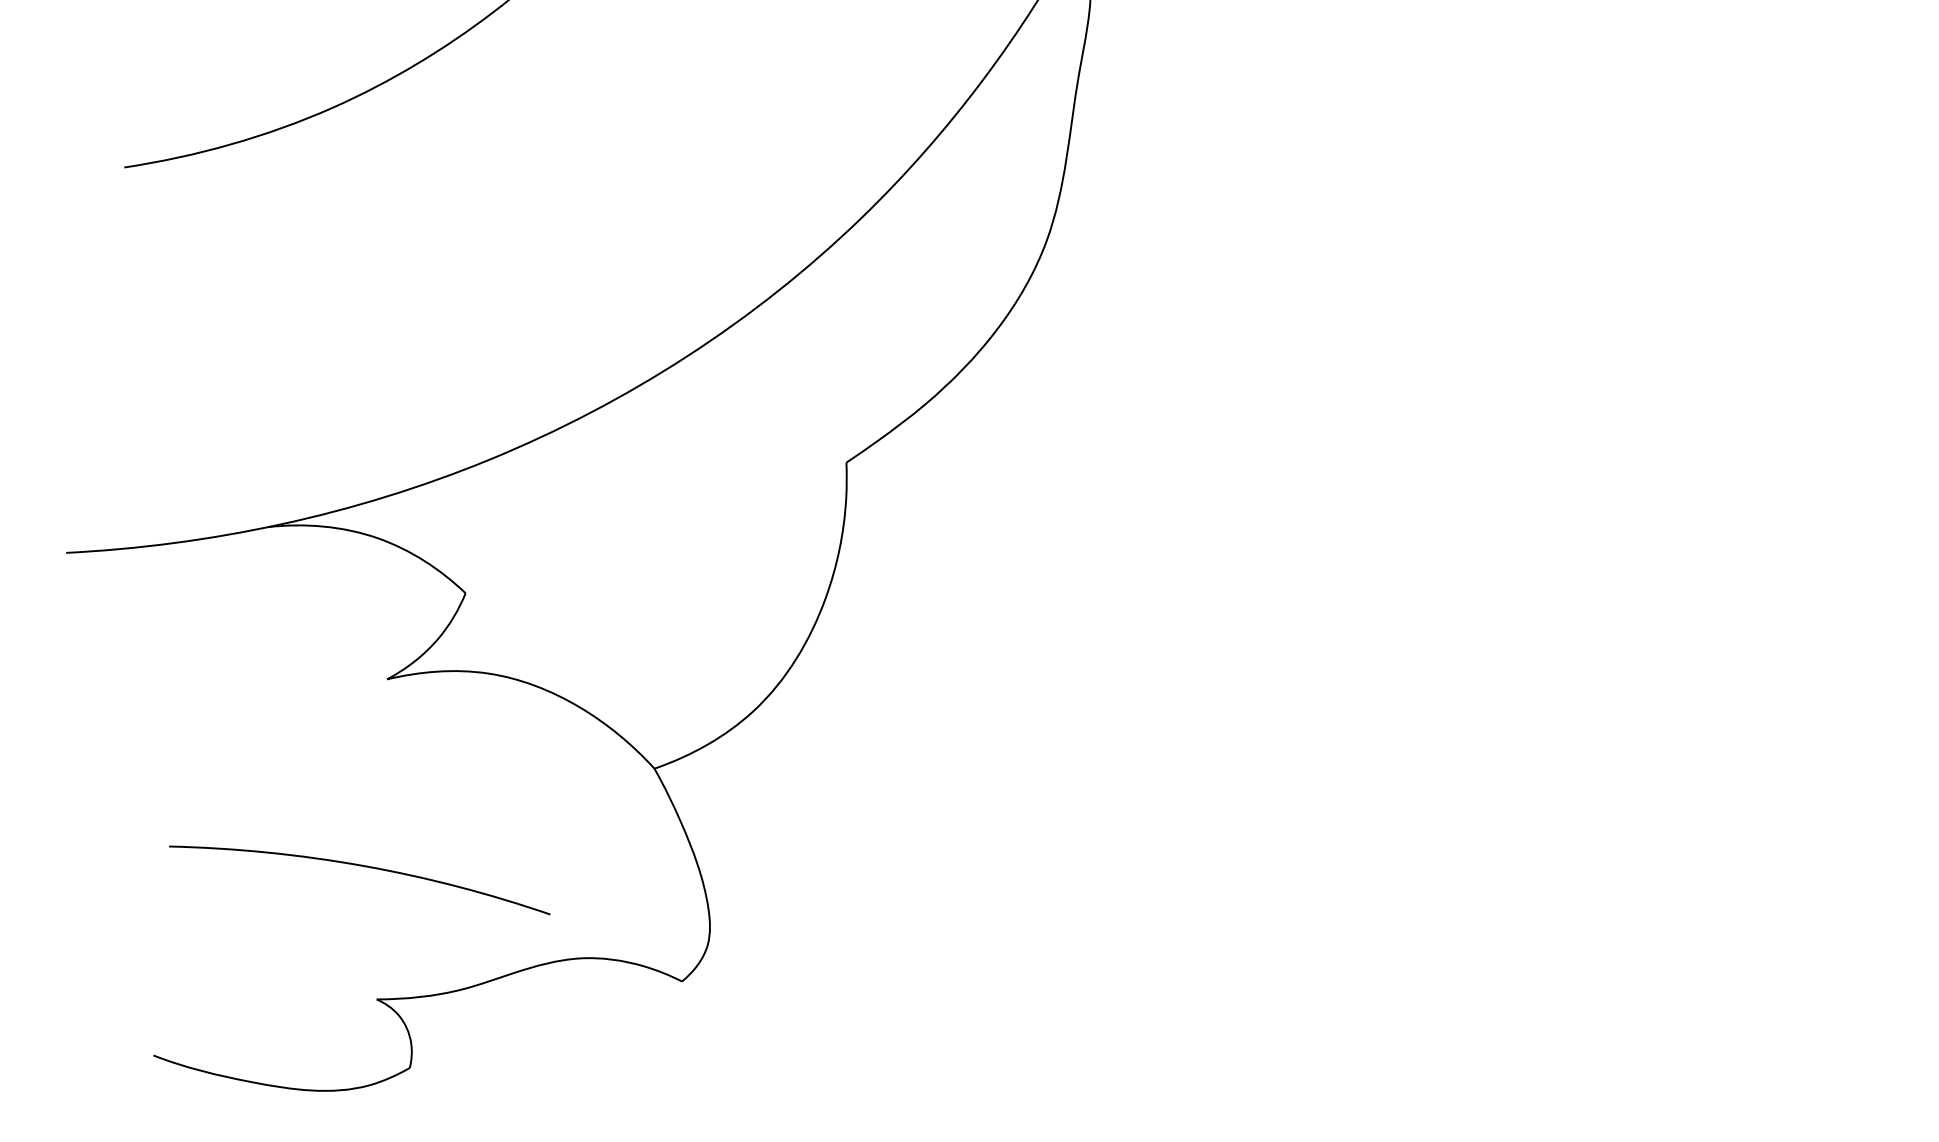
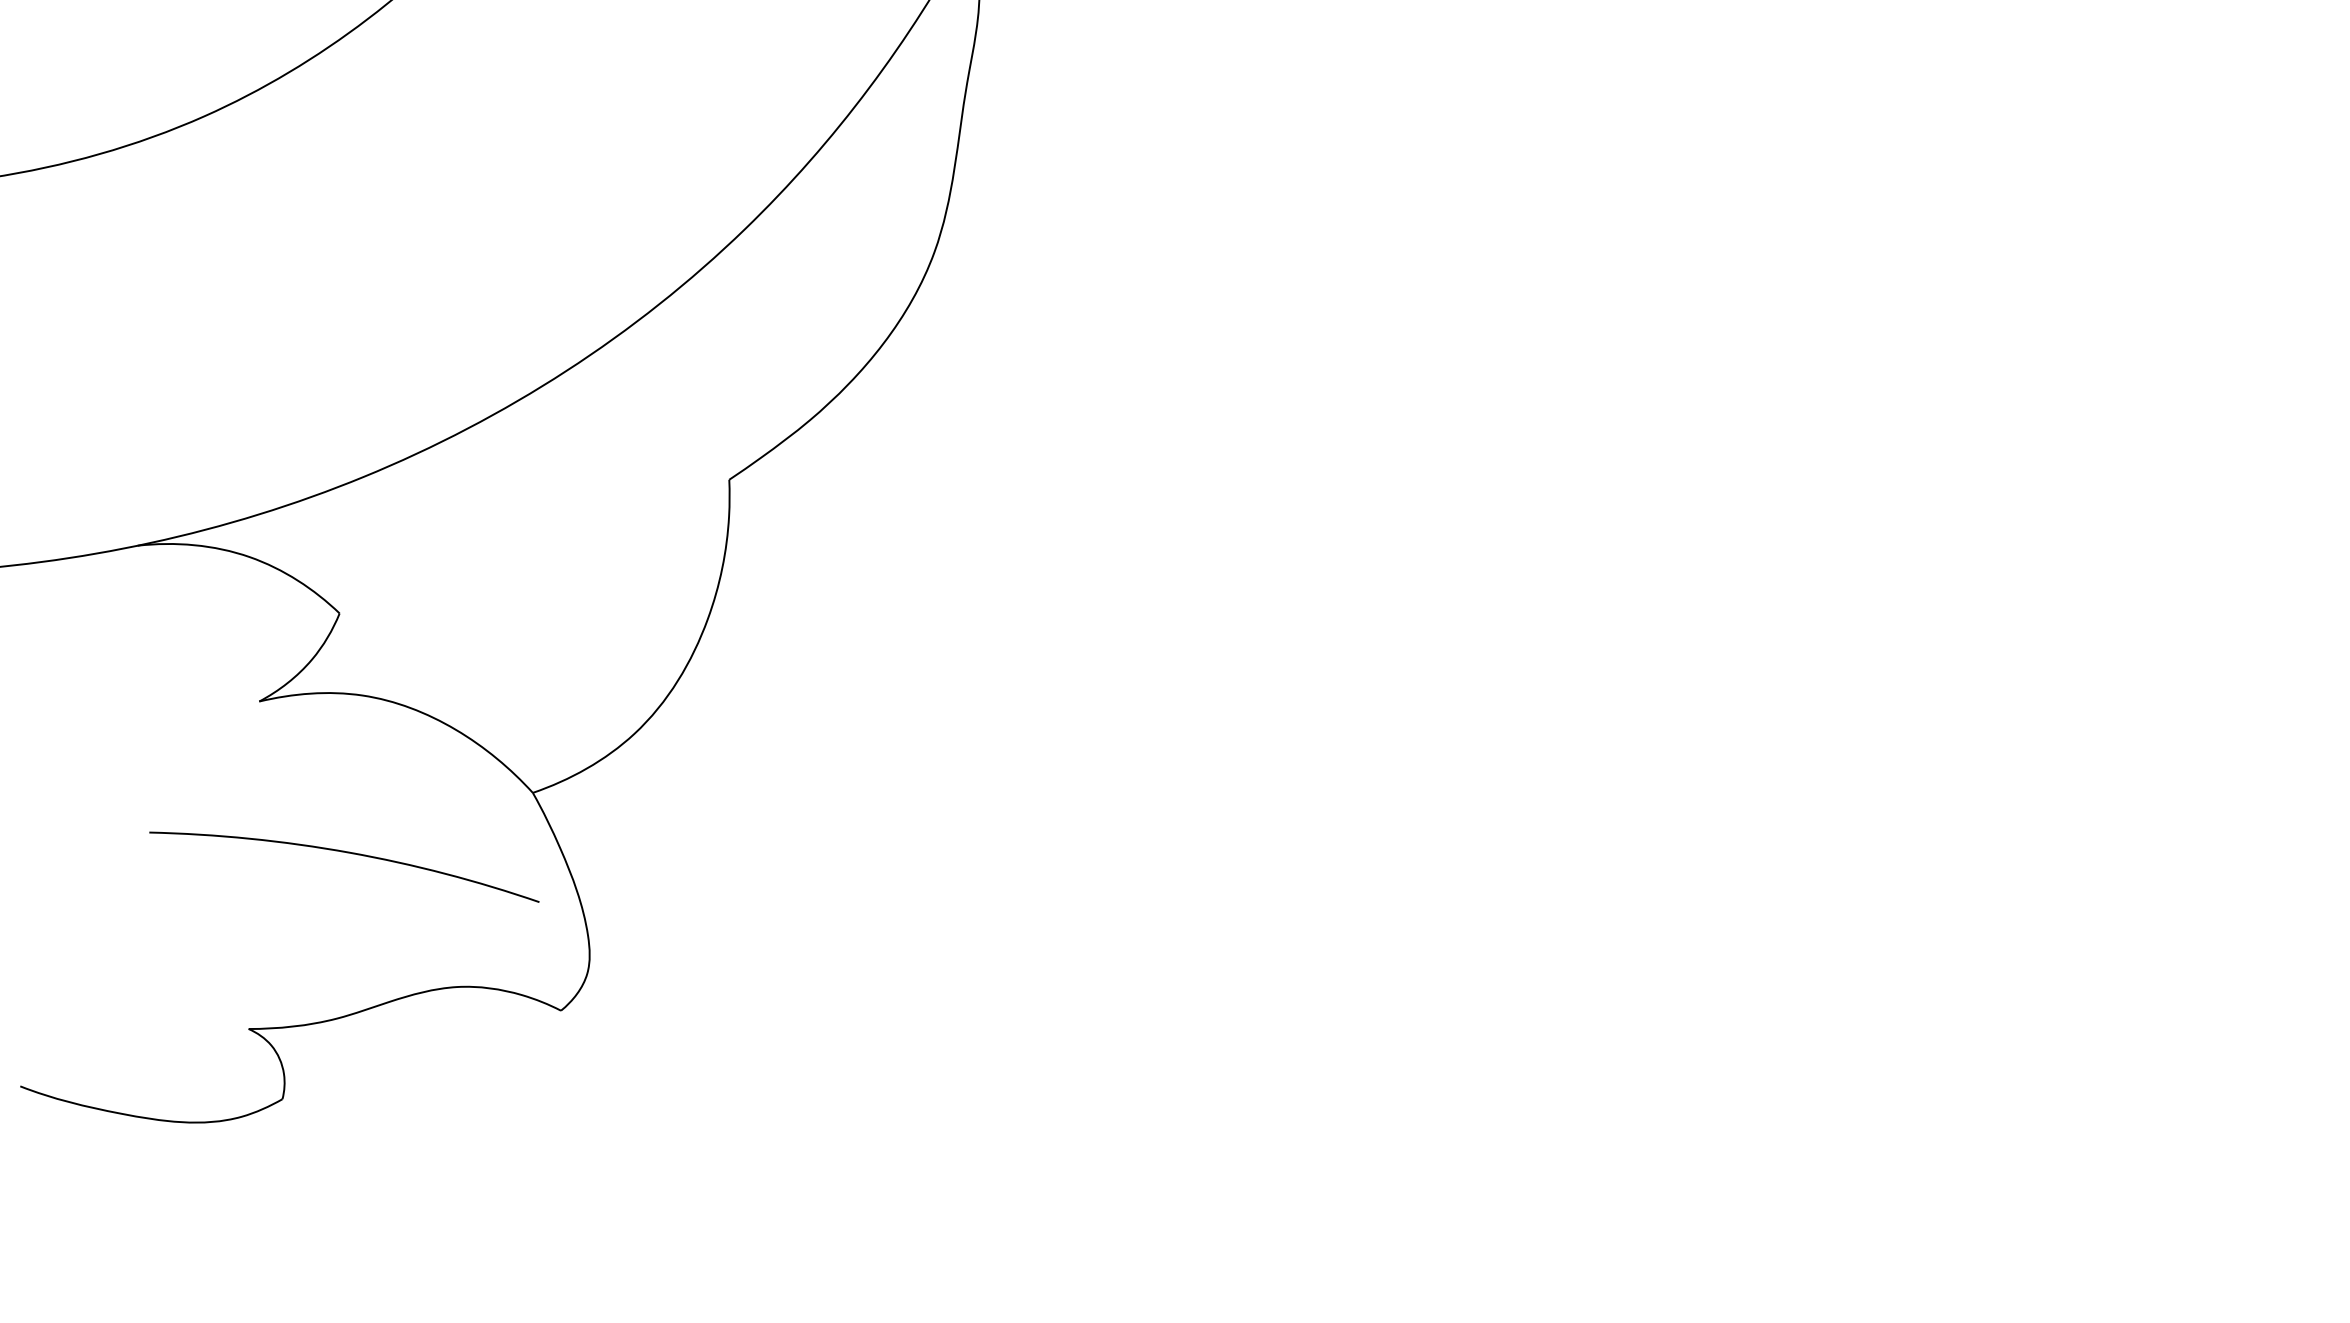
curve: (361, 866) -> (346, 853), moved

